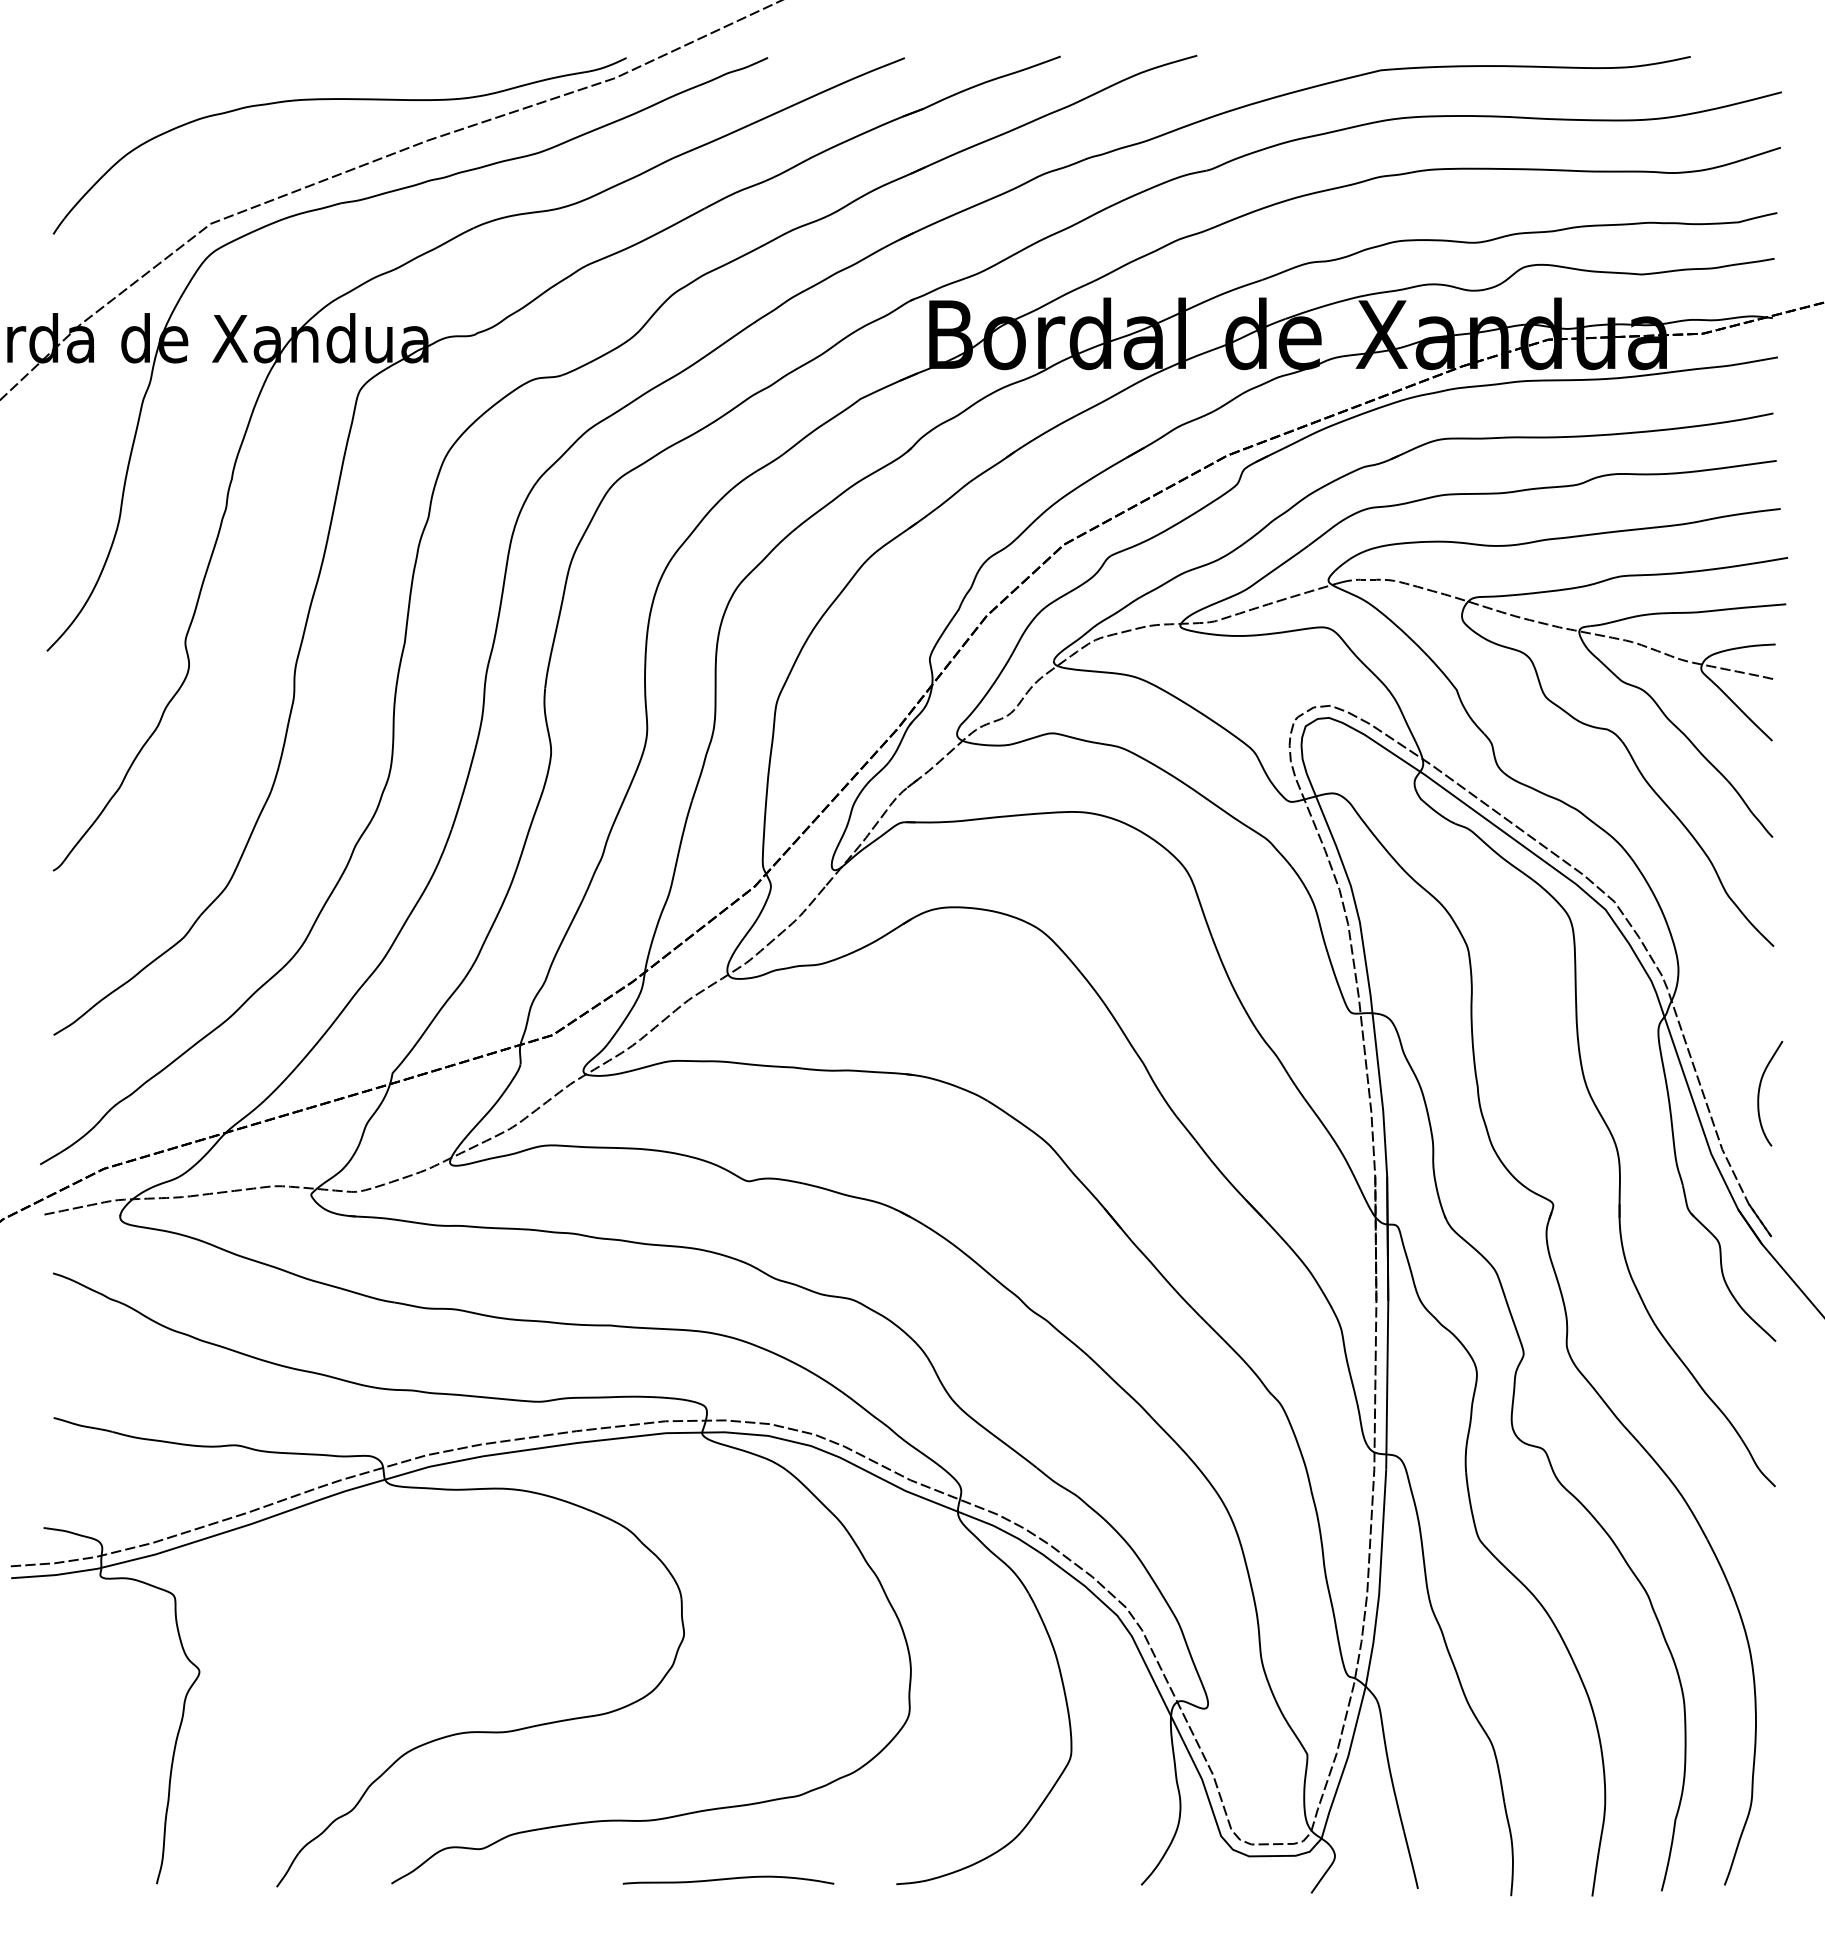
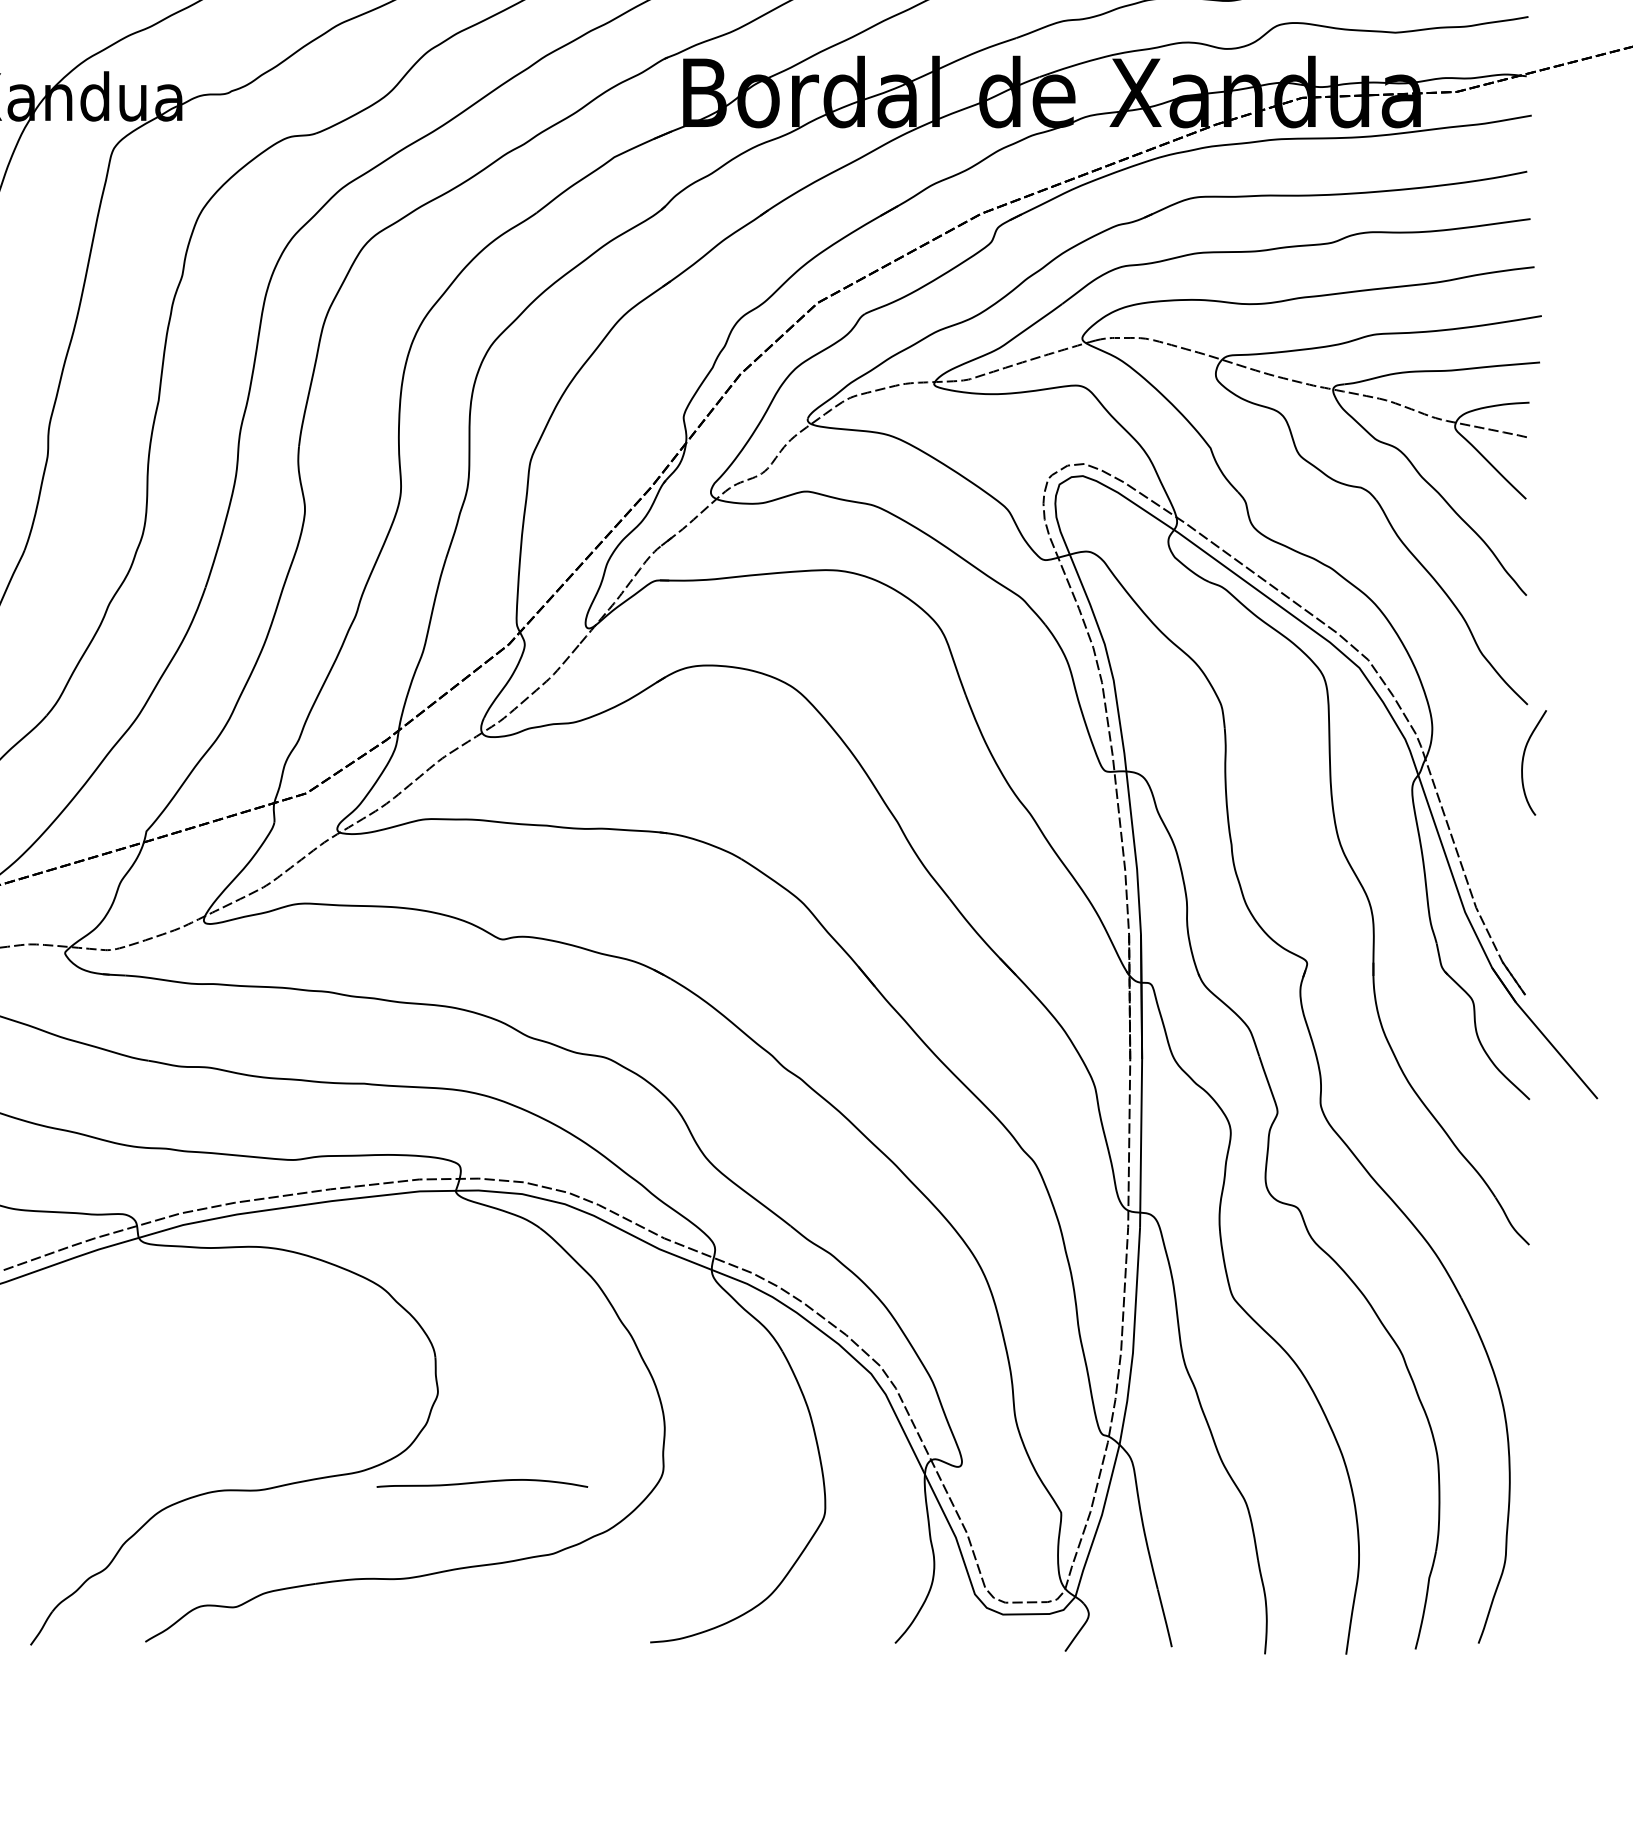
curve: (1760, 1089) -> (1524, 758), moved
curve: (728, 1879) -> (482, 1482), moved

